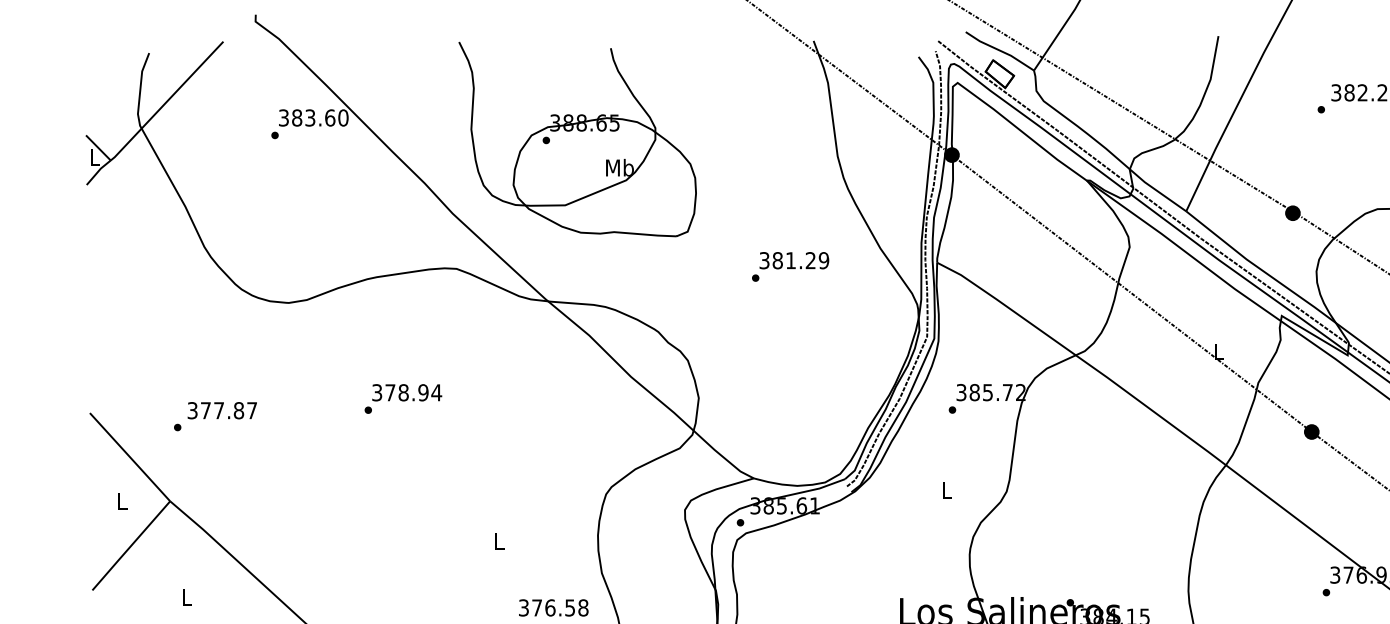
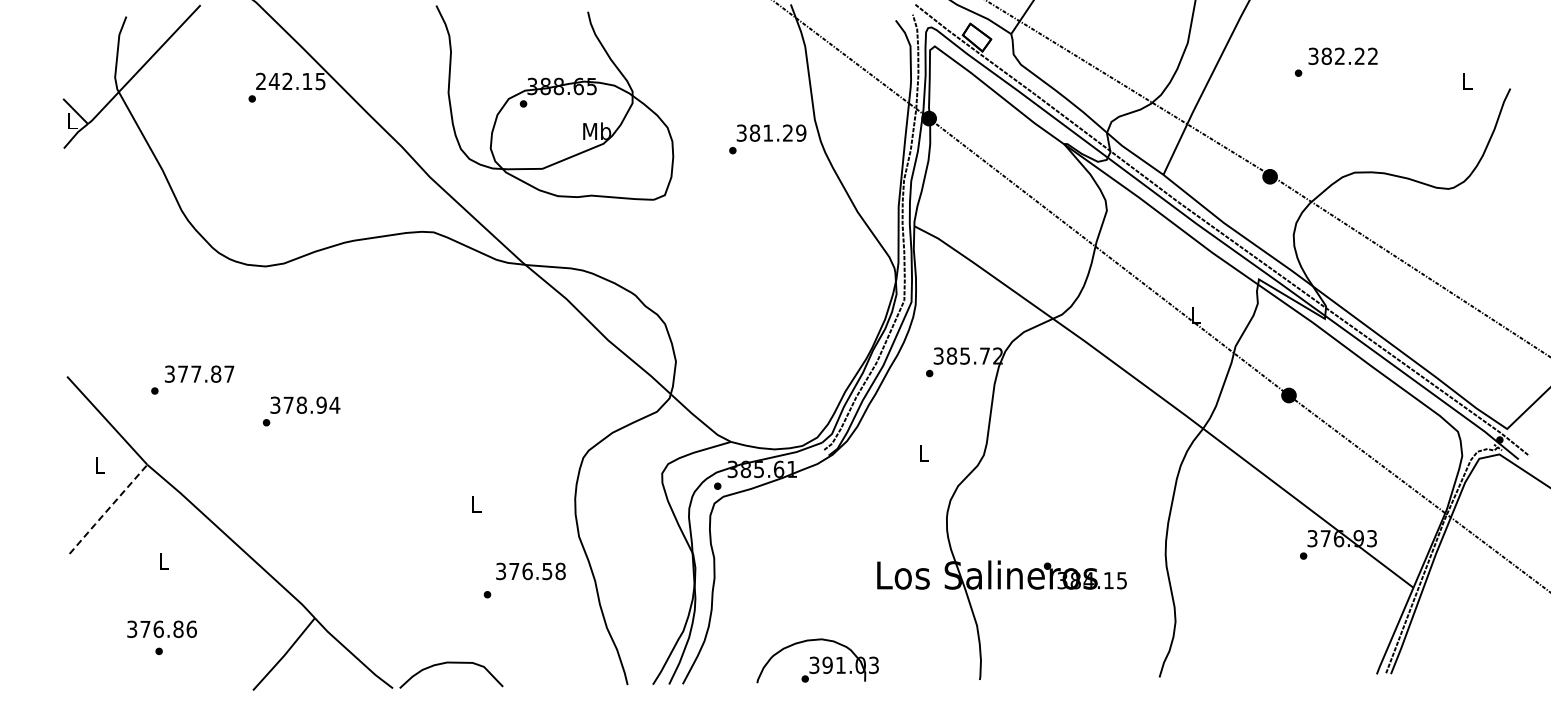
text: (313, 118) -> (290, 81), 383.60 -> 242.15
text: (790, 267) -> (767, 139), moved
text: (403, 399) -> (301, 411), moved
line: (131, 546) -> (108, 509), solid -> dashed

